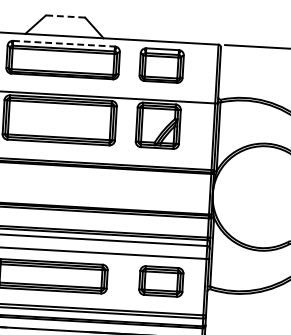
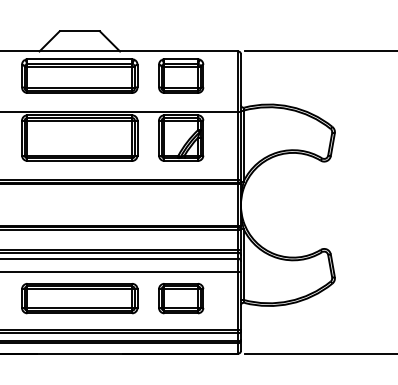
line: (65, 16) -> (79, 31), dashed -> solid
line: (64, 43) -> (80, 59), dashed -> solid
part: (161, 281) -> (181, 298), moved

